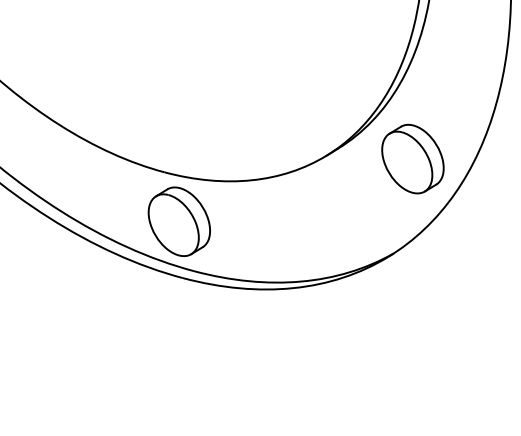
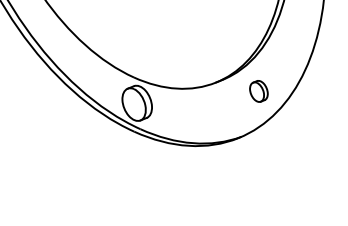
part: (412, 159) -> (258, 91), size x0.6

